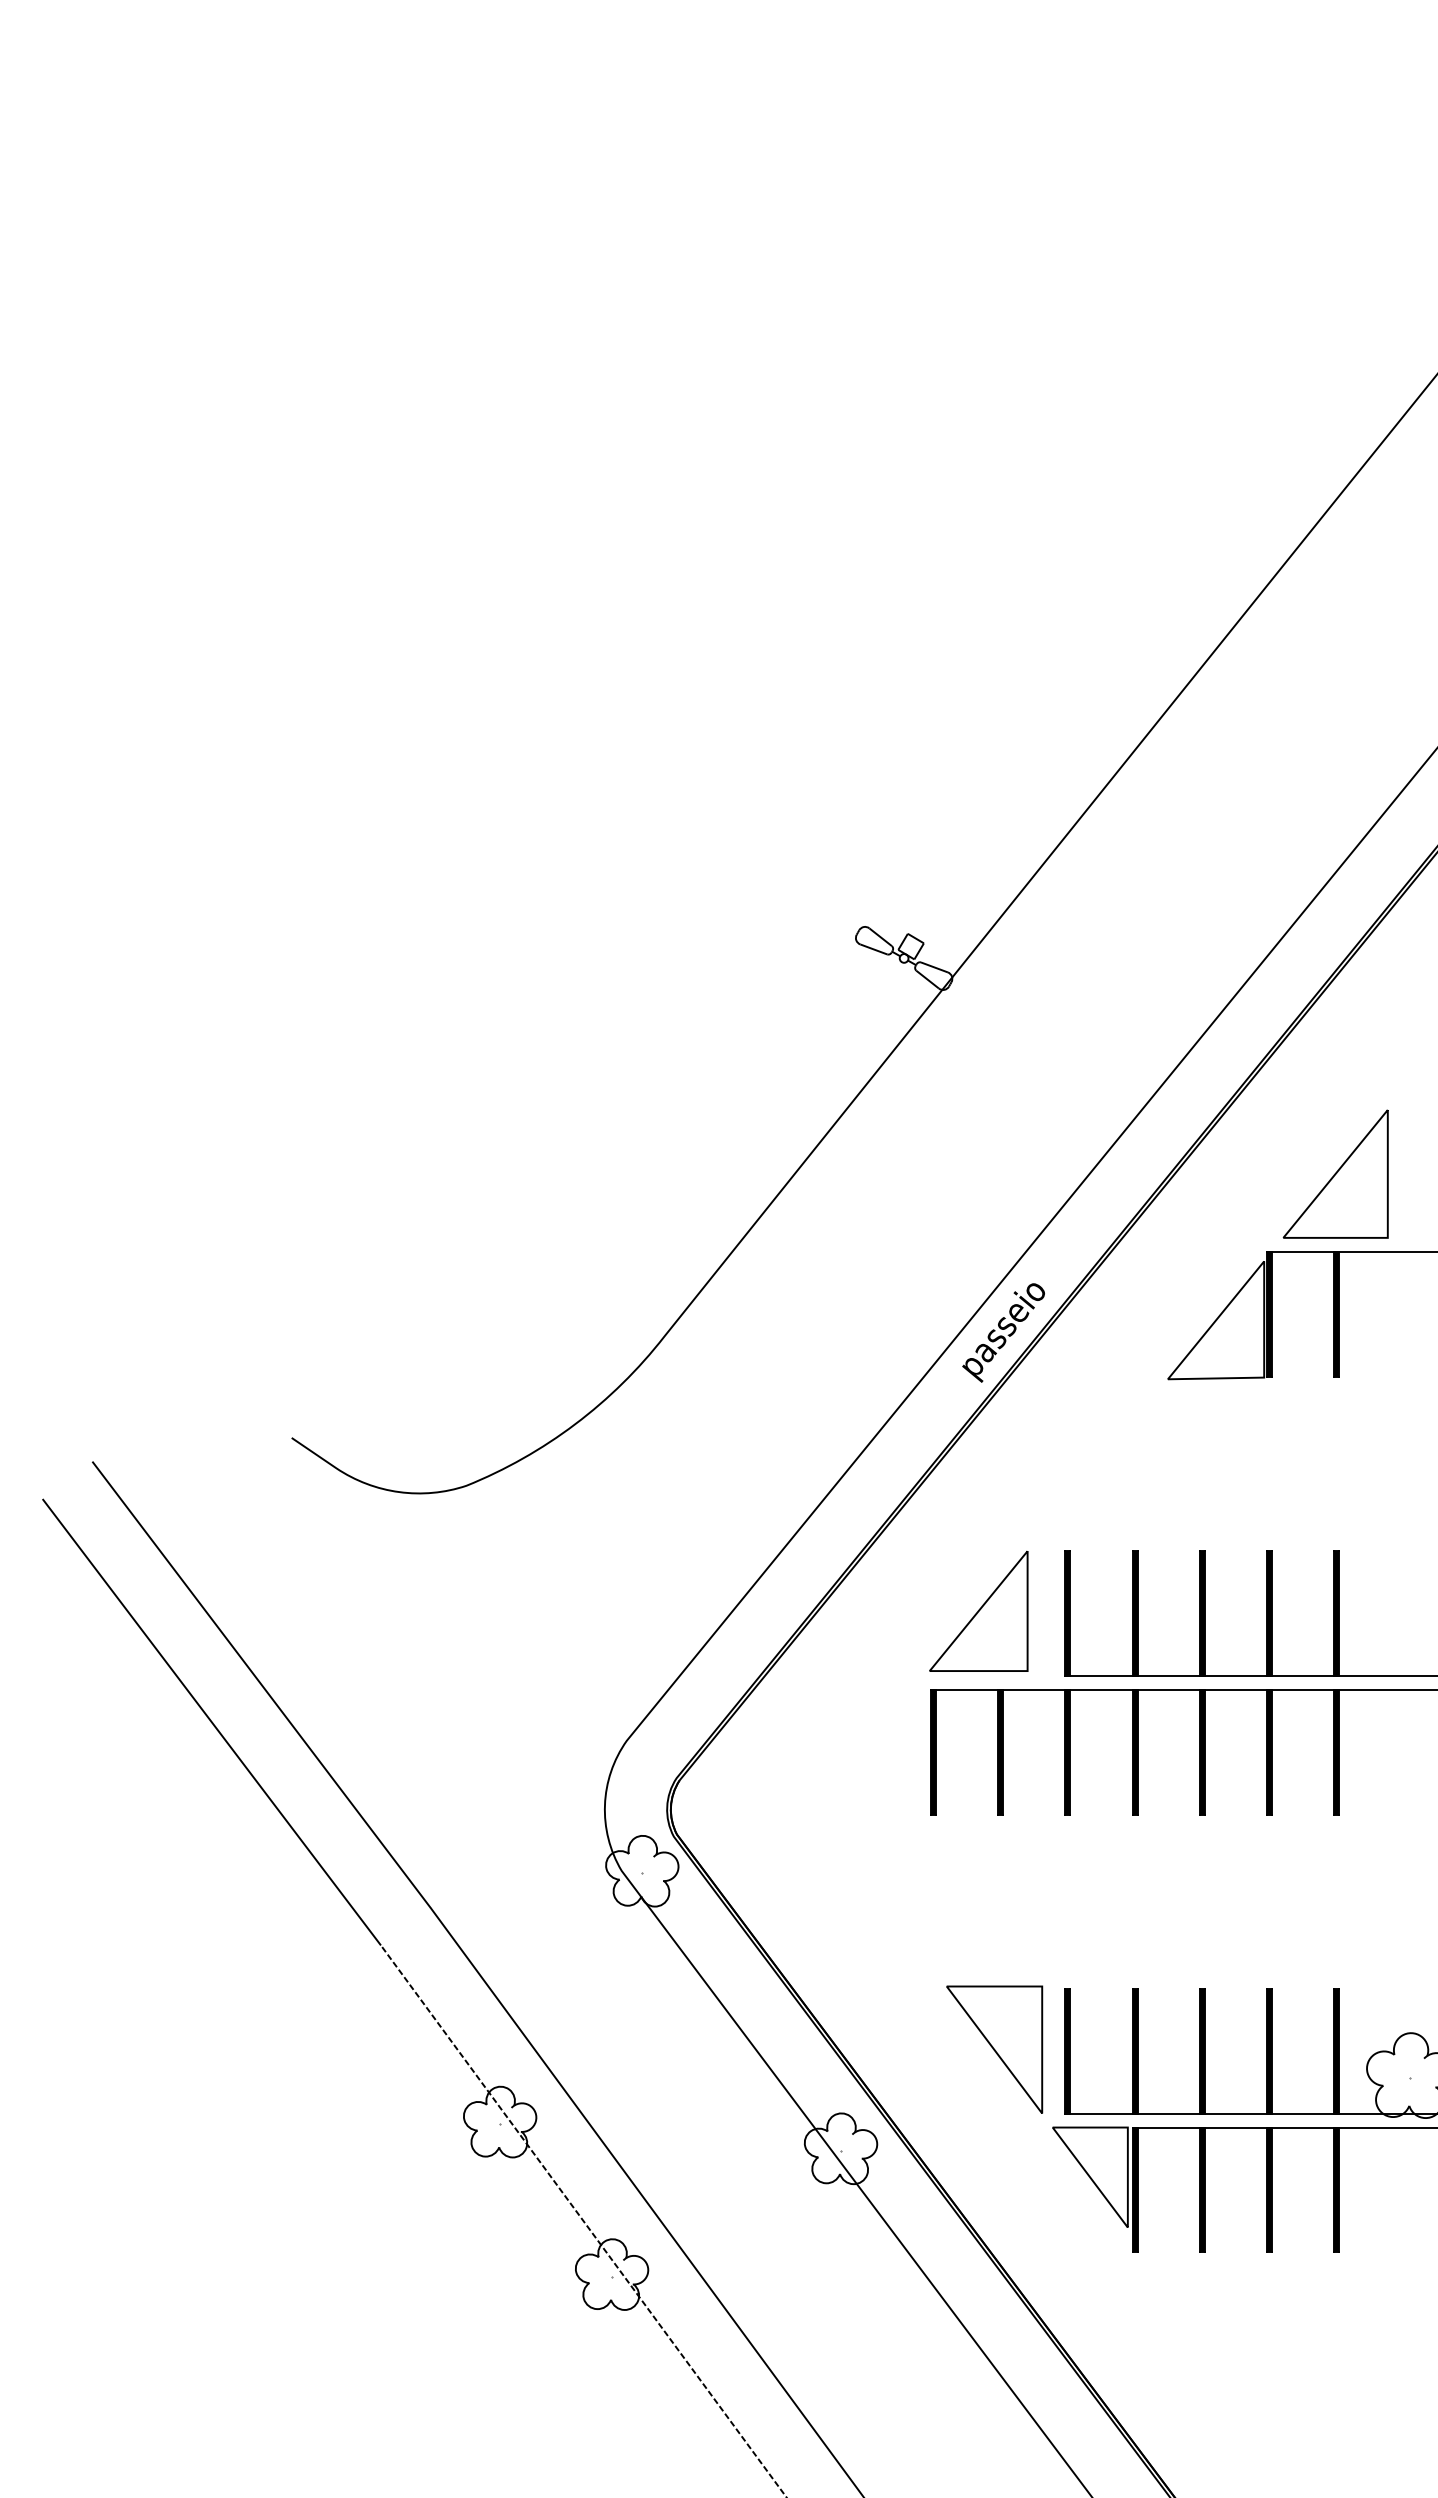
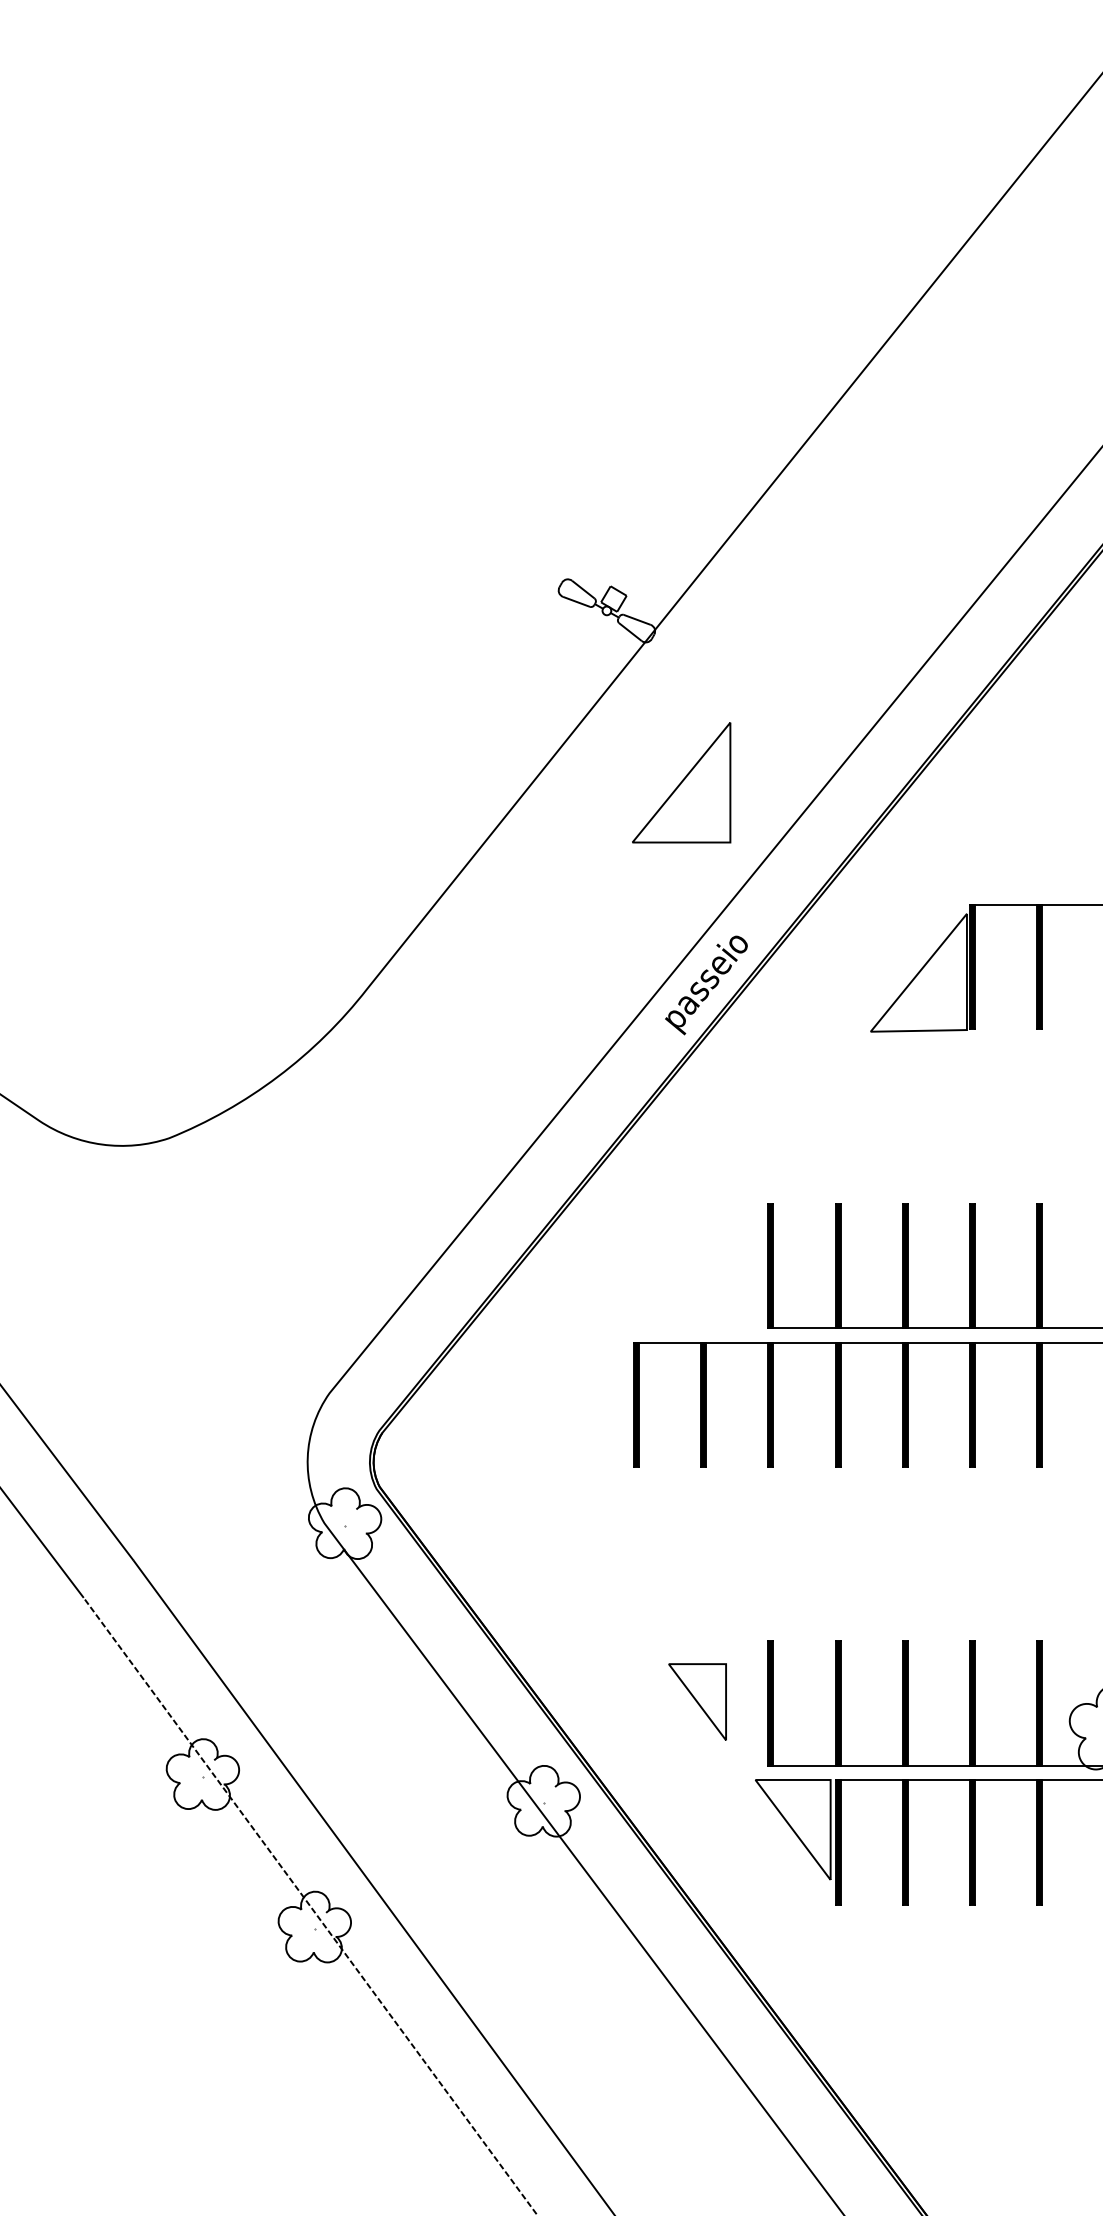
part: (1335, 1173) -> (1038, 825), removed
part: (978, 1610) -> (681, 781), moved
part: (994, 2049) -> (697, 1701), size x0.6

